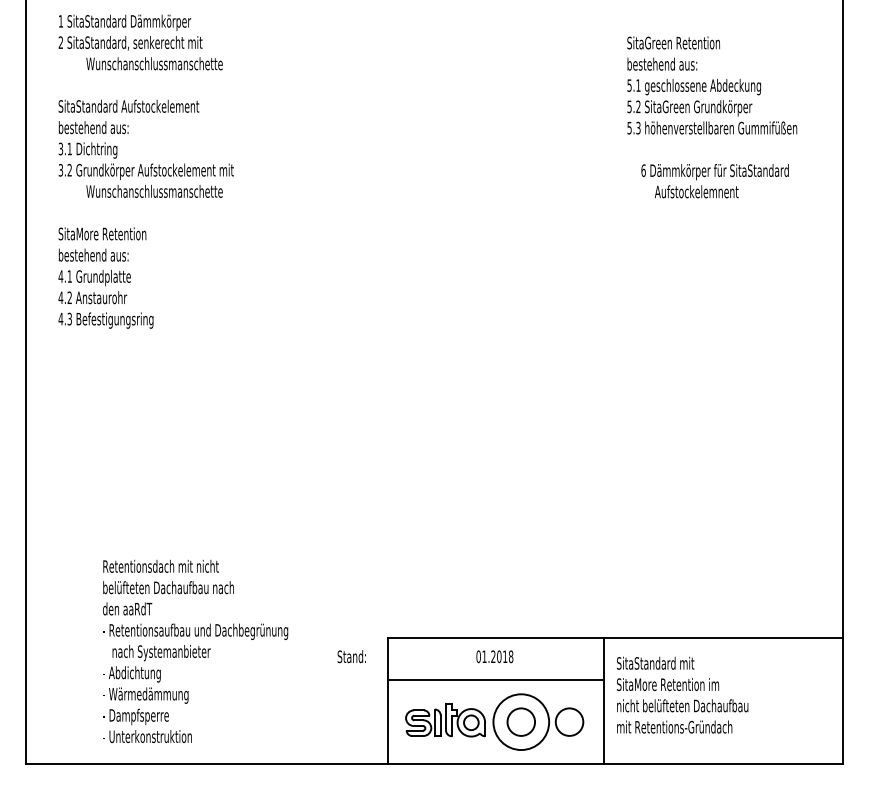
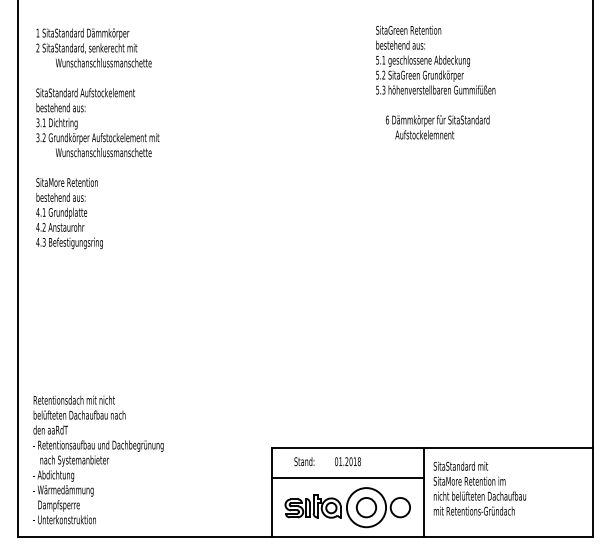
text: (711, 117) -> (435, 82), moved
text: (145, 171) -> (97, 138), moved
text: (195, 650) -> (98, 459), moved
text: (351, 656) -> (304, 461), moved

